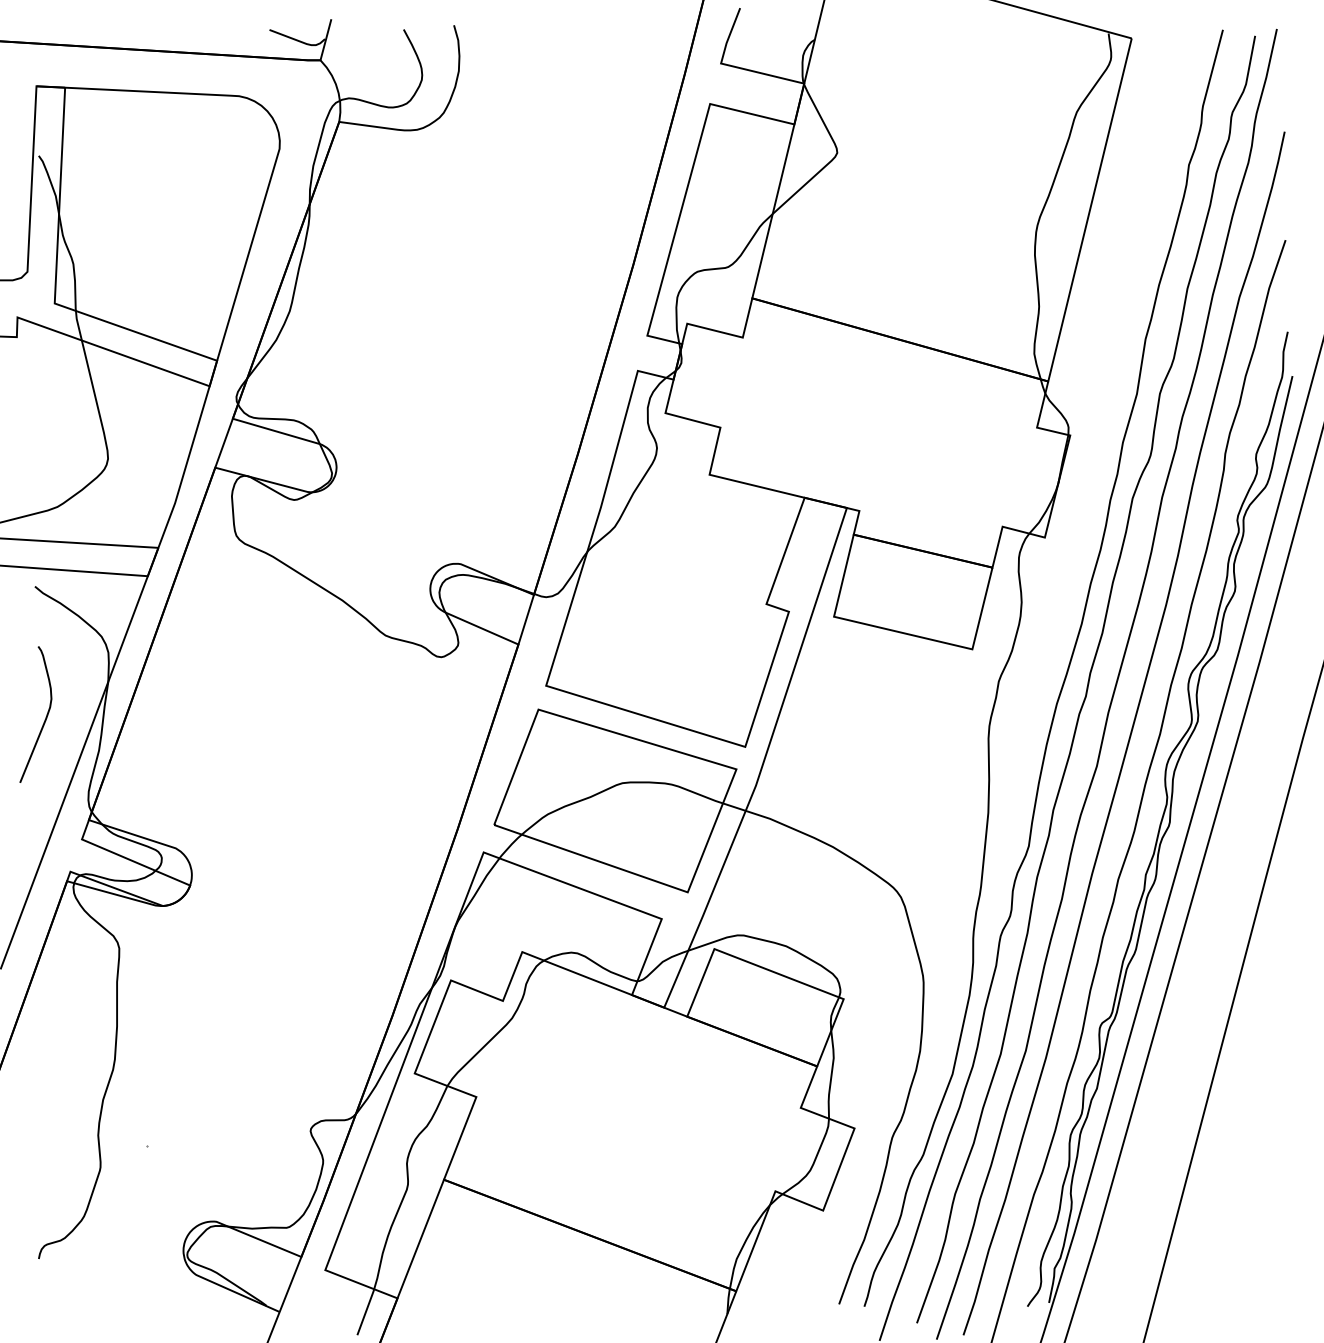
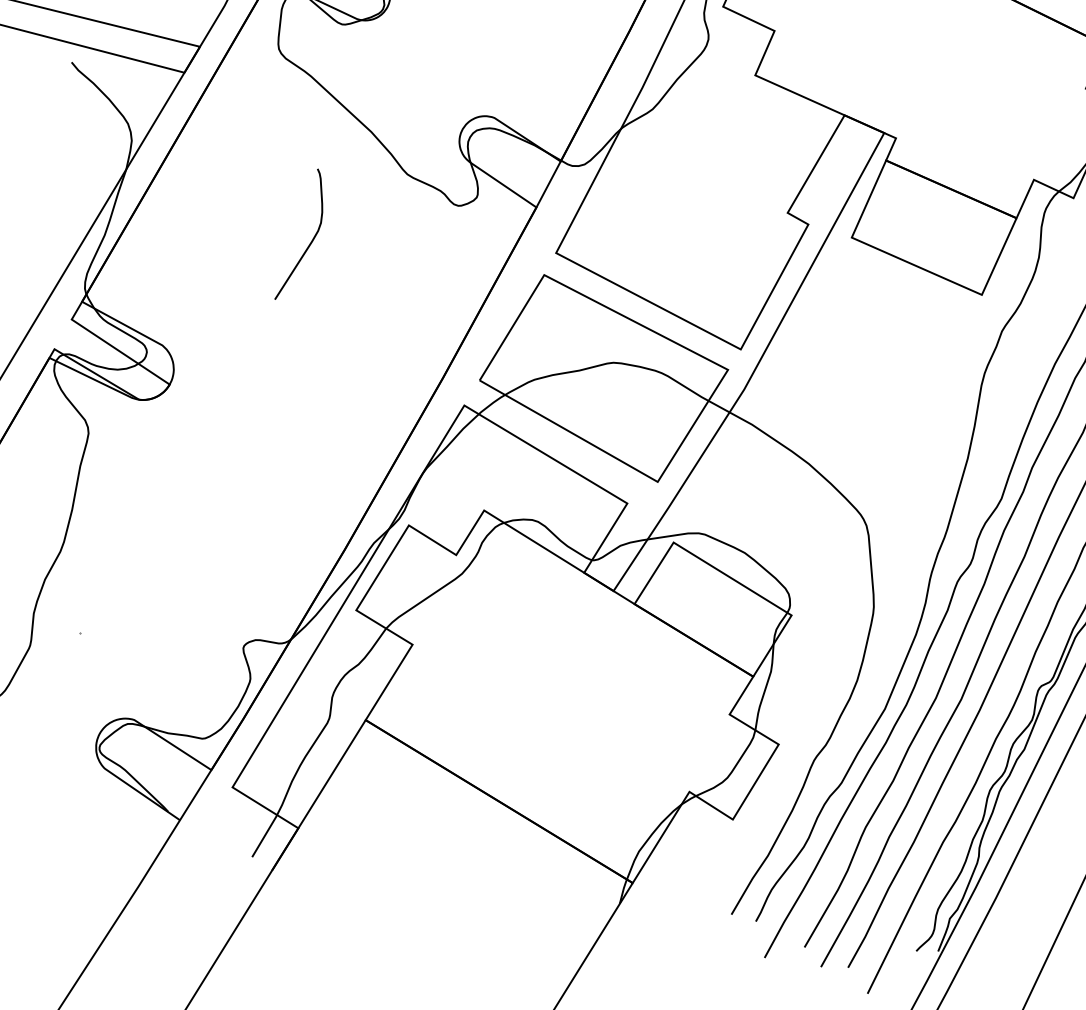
curve: (44, 719) -> (310, 241), moved

